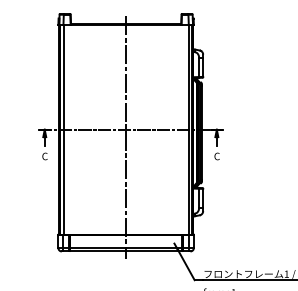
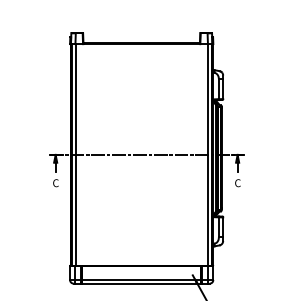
line: (126, 137) -> (142, 163), removed

